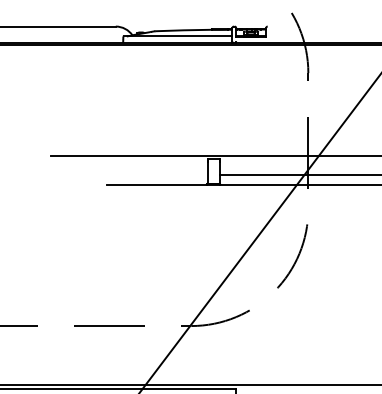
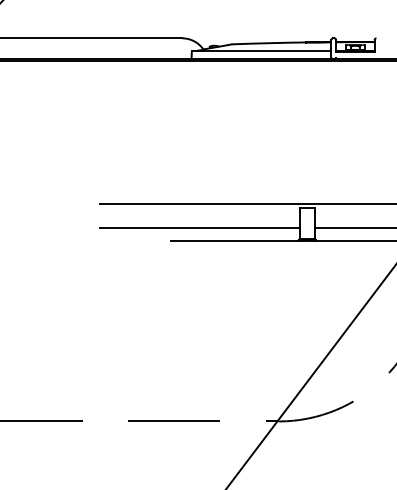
line: (129, 175) -> (199, 228), added

